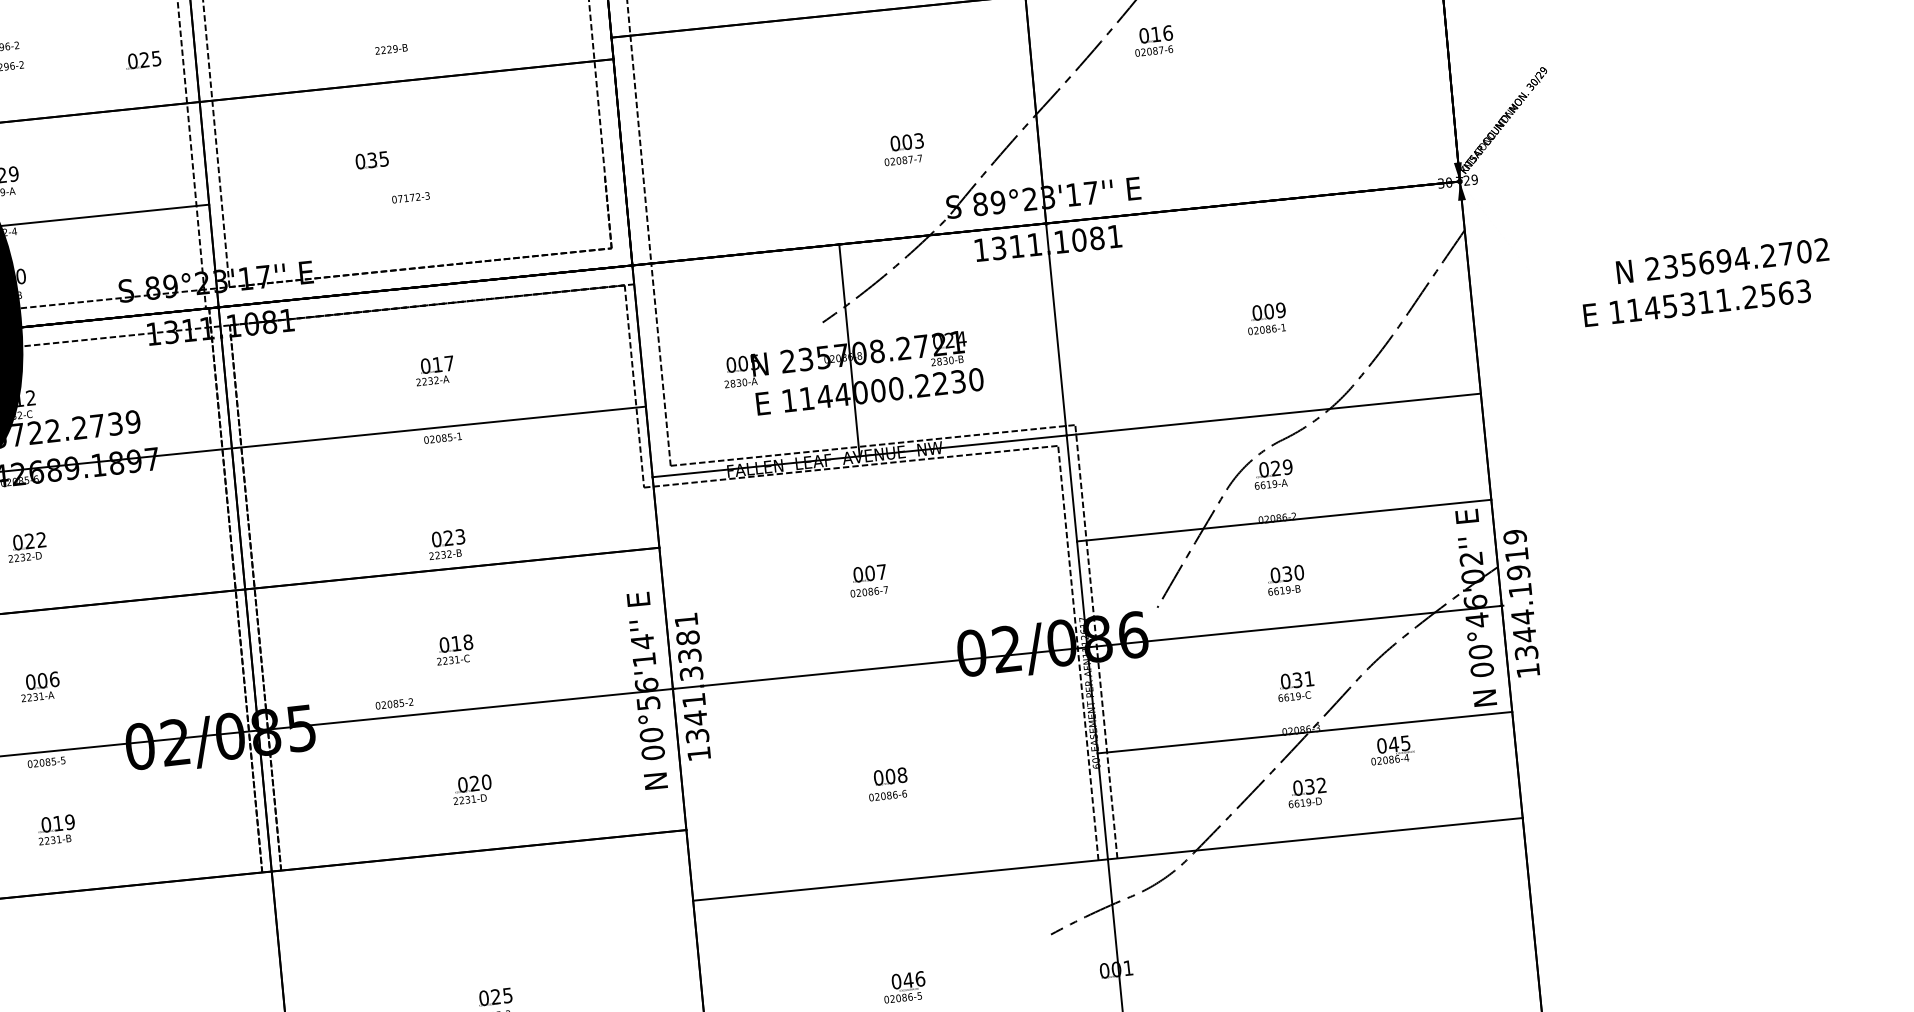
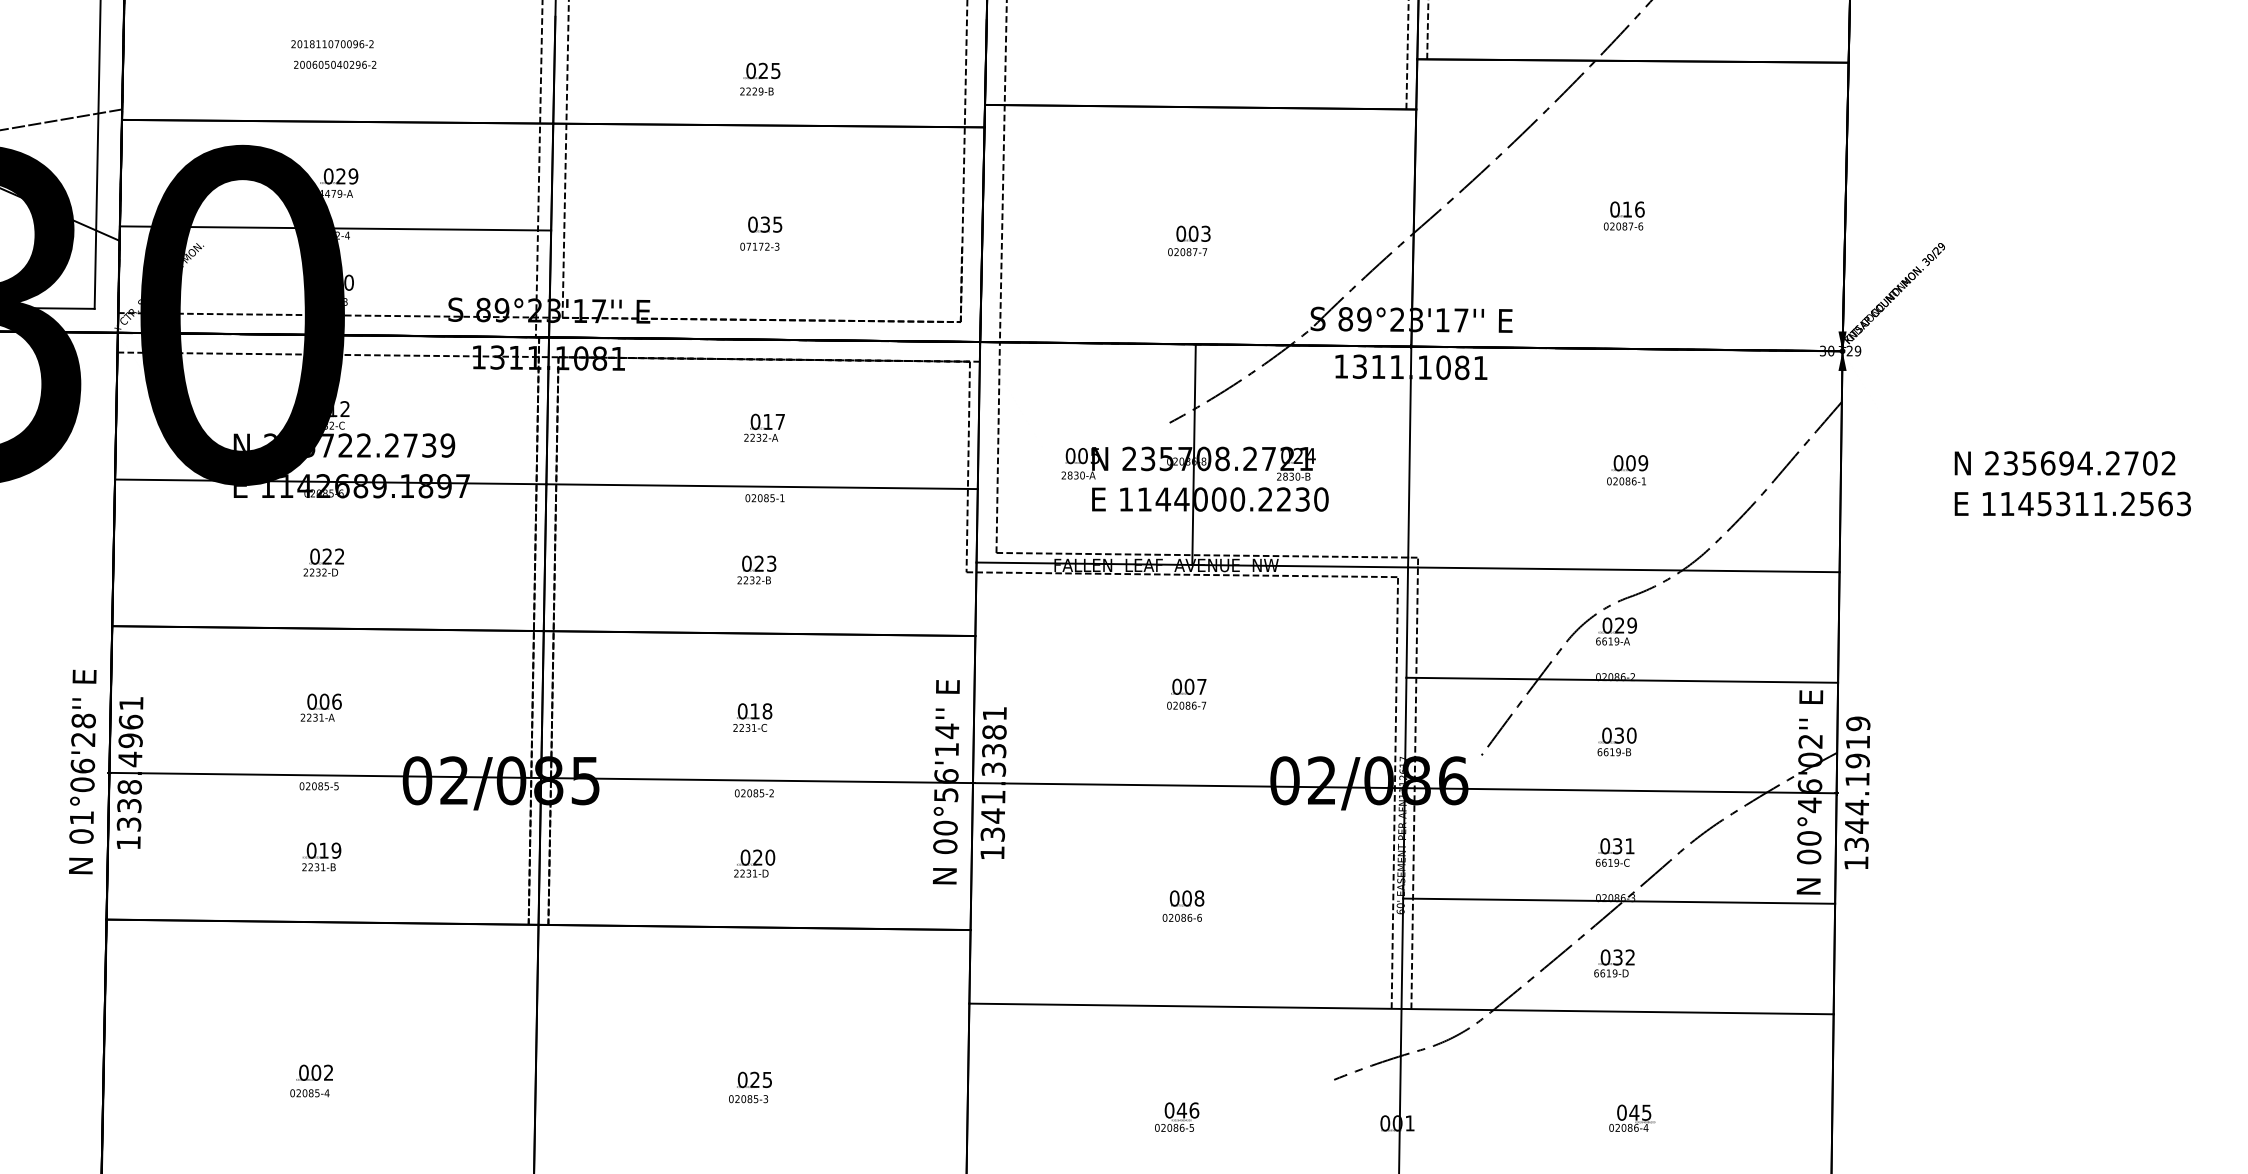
text: (1152, 40) -> (1623, 215), moved
text: (142, 59) -> (761, 70), moved
text: (904, 149) -> (1189, 240), moved
text: (372, 160) -> (765, 224), moved
text: (1722, 261) -> (2064, 463), moved
text: (446, 543) -> (756, 569), moved
text: (393, 704) -> (753, 793), moved
text: (1392, 749) -> (1632, 1117), moved

